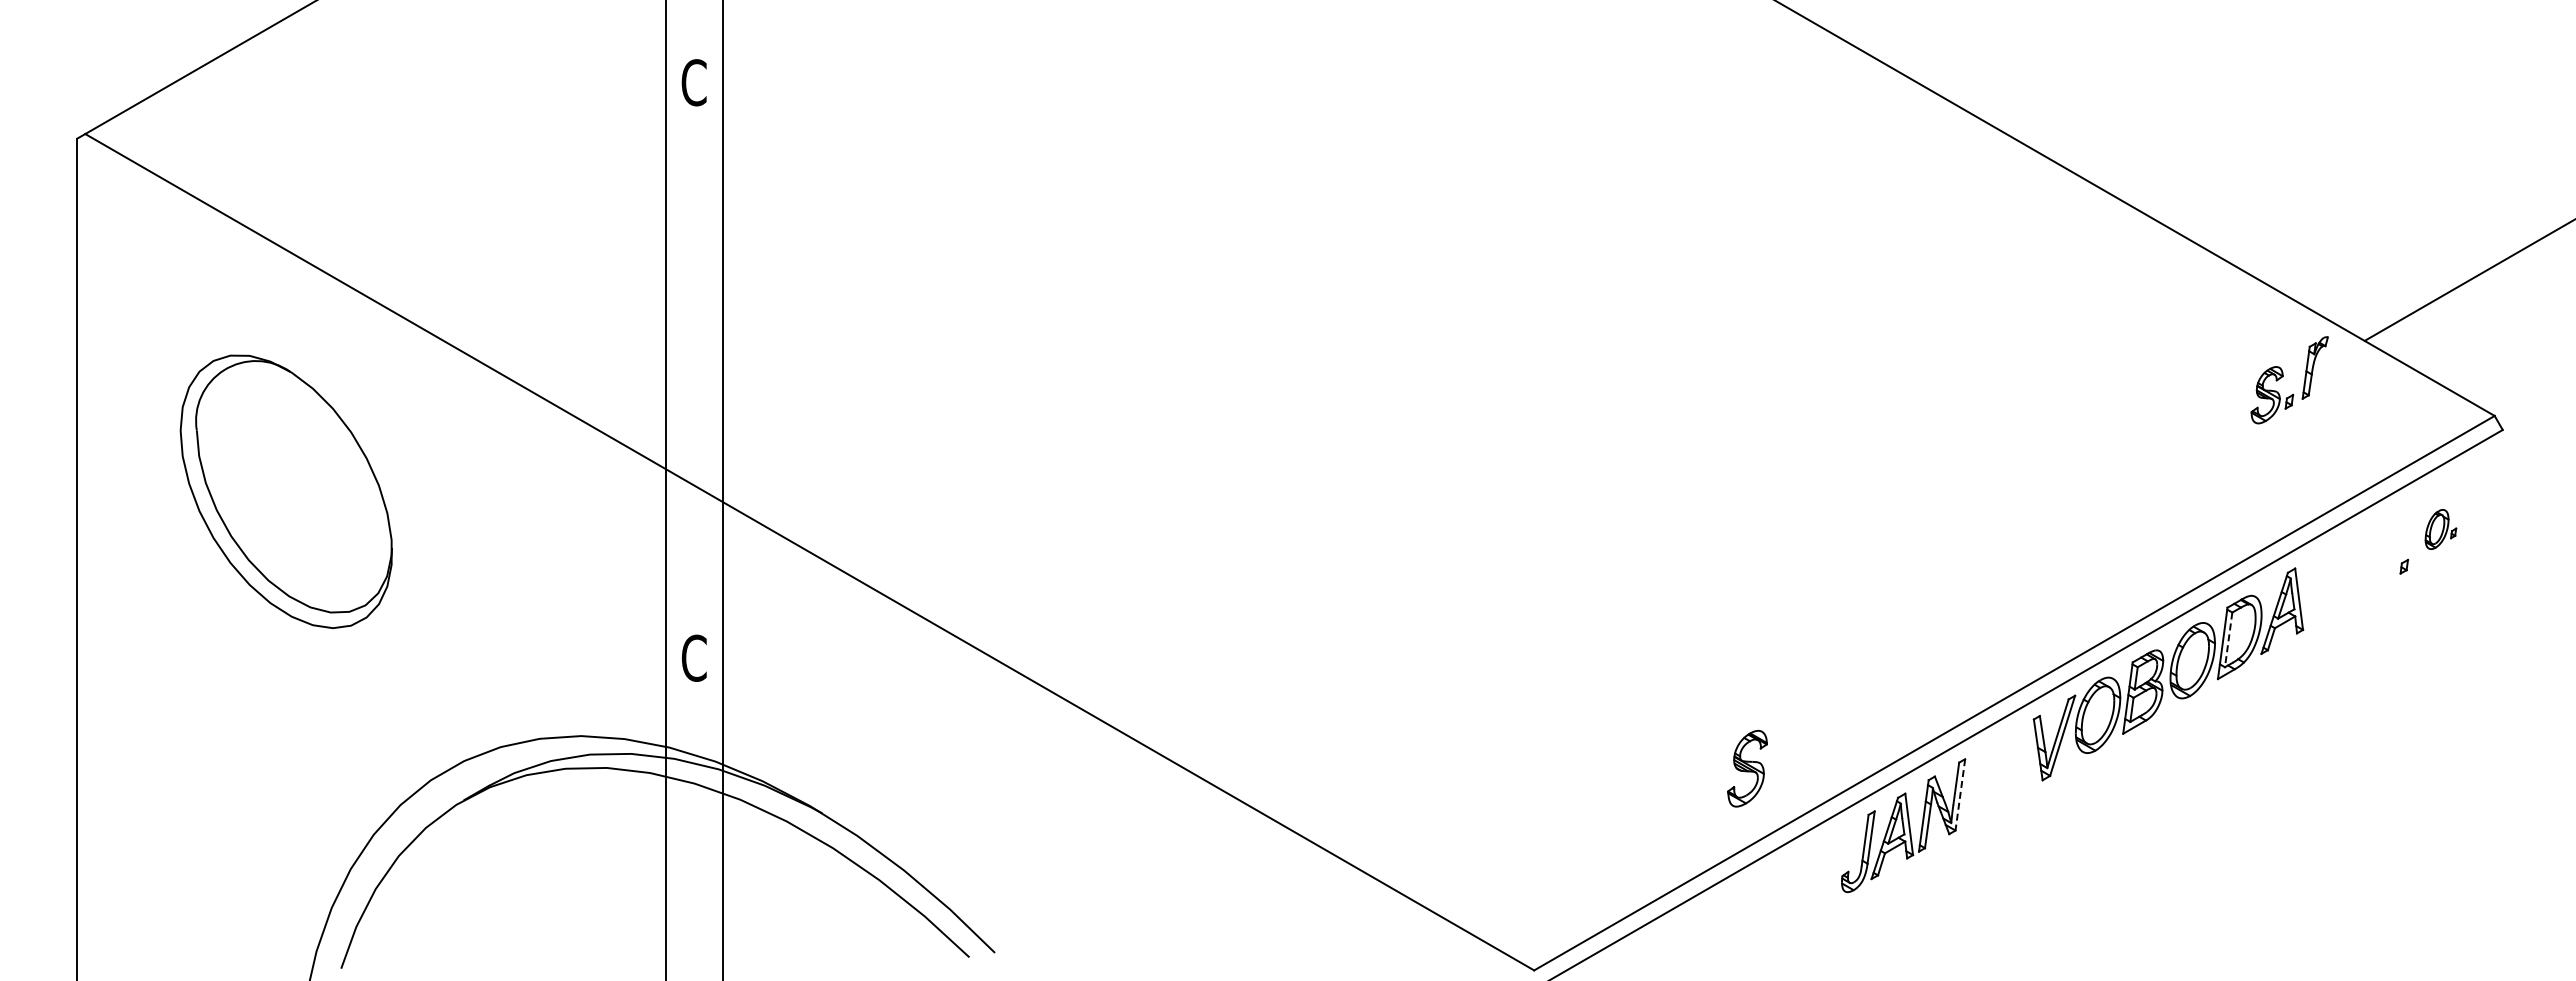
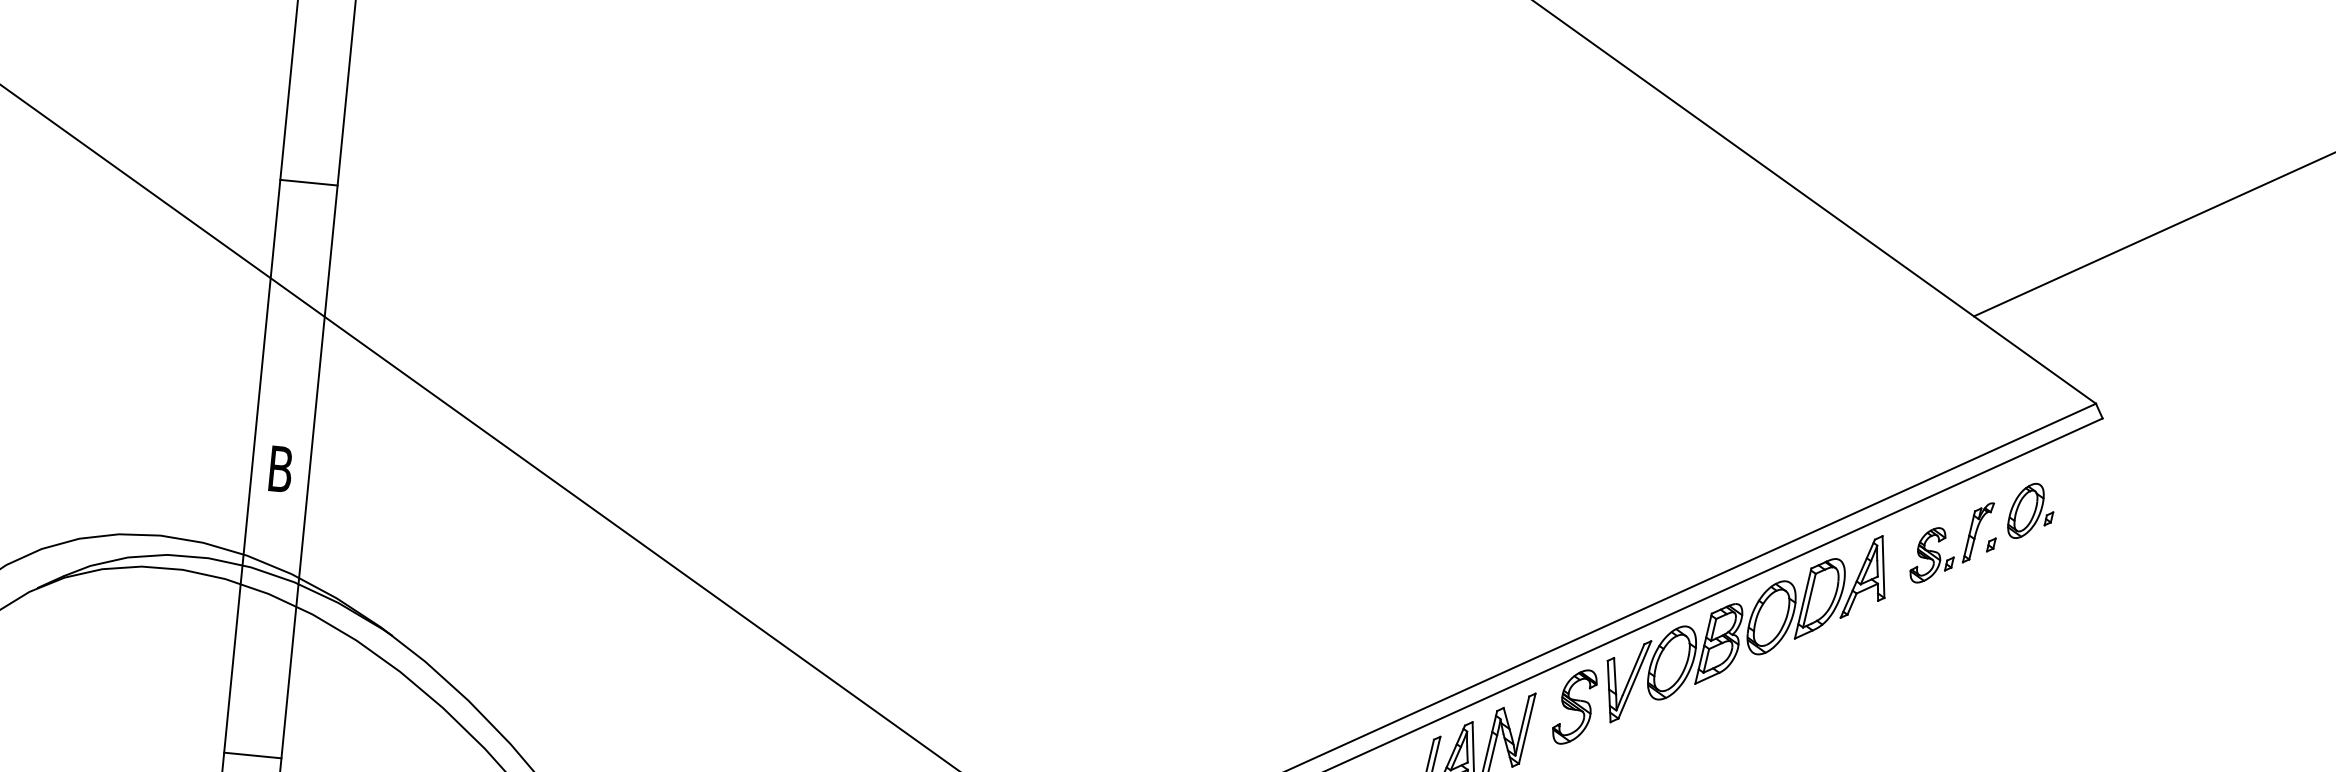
line: (694, 370) -> (308, 182), added
part: (2283, 377) -> (1945, 539), moved
part: (2440, 529) -> (2031, 511), size x1.43
line: (2228, 639) -> (1809, 600), dashed -> solid
text: (693, 657) -> (279, 468), C -> B
part: (1747, 768) -> (1574, 706), moved
line: (1960, 795) -> (1527, 729), dashed -> solid
line: (694, 945) -> (252, 755), added

